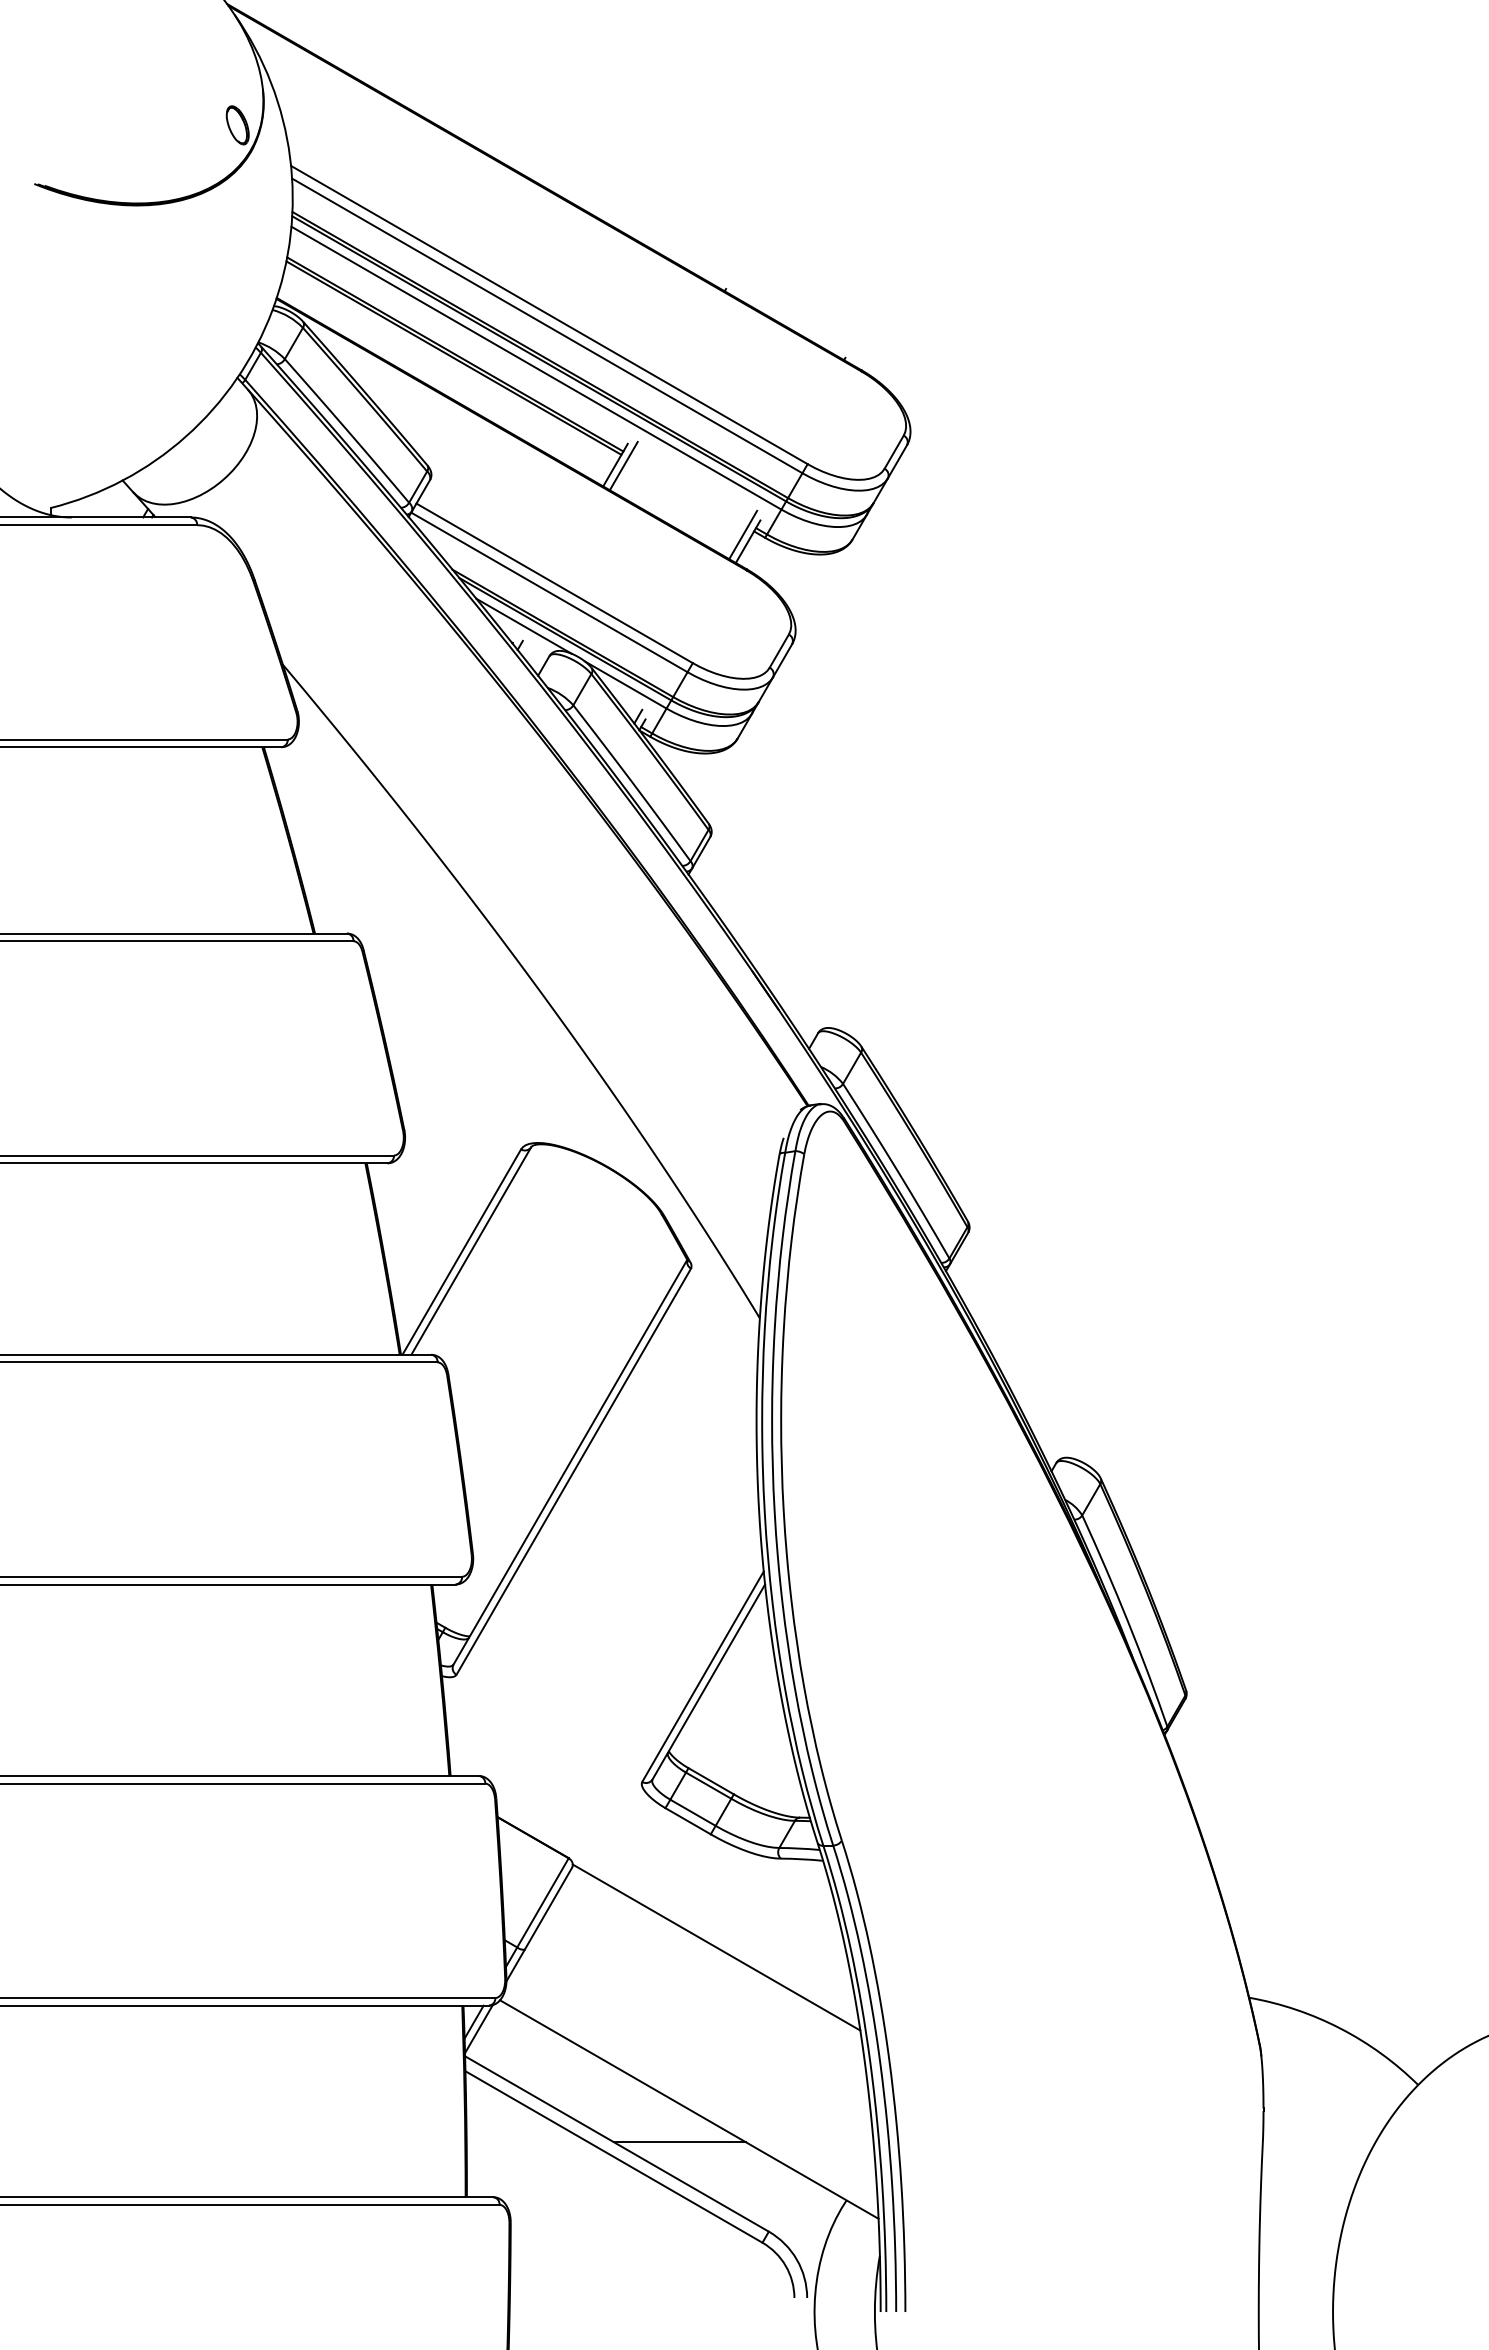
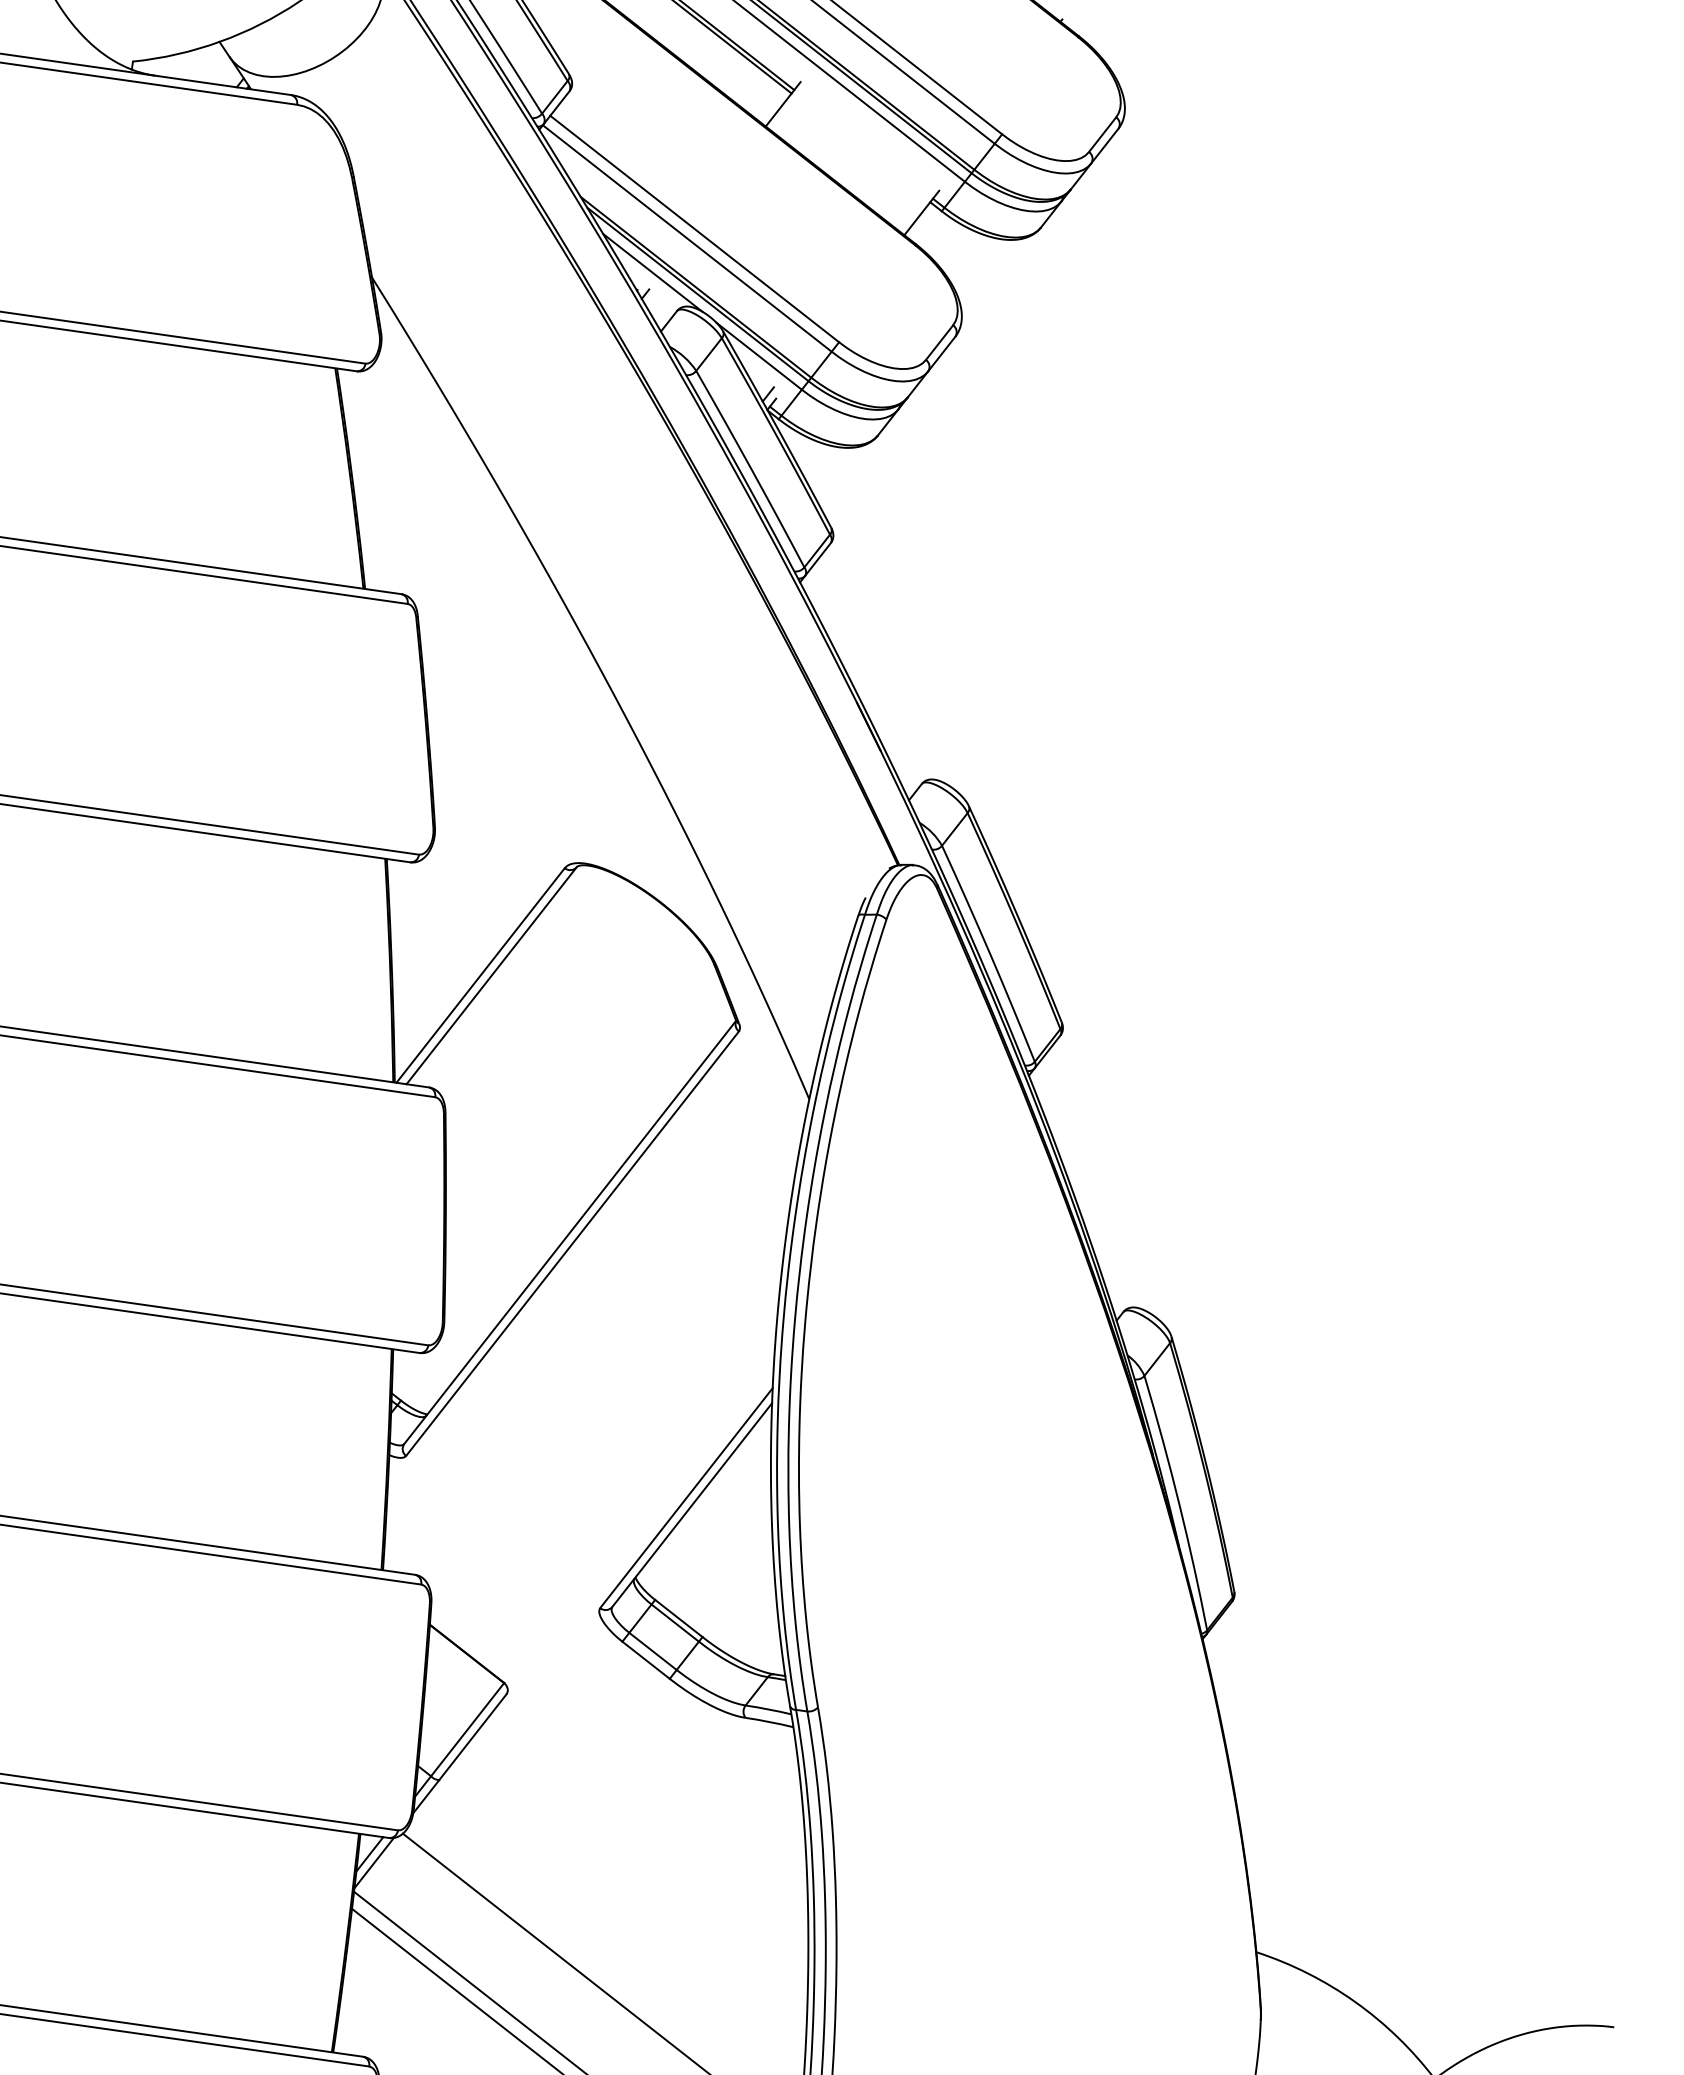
line: (623, 465) -> (792, 105), removed
line: (743, 534) -> (917, 204), removed
line: (716, 1947) -> (657, 1808), removed
line: (680, 2142) -> (585, 2024), removed

